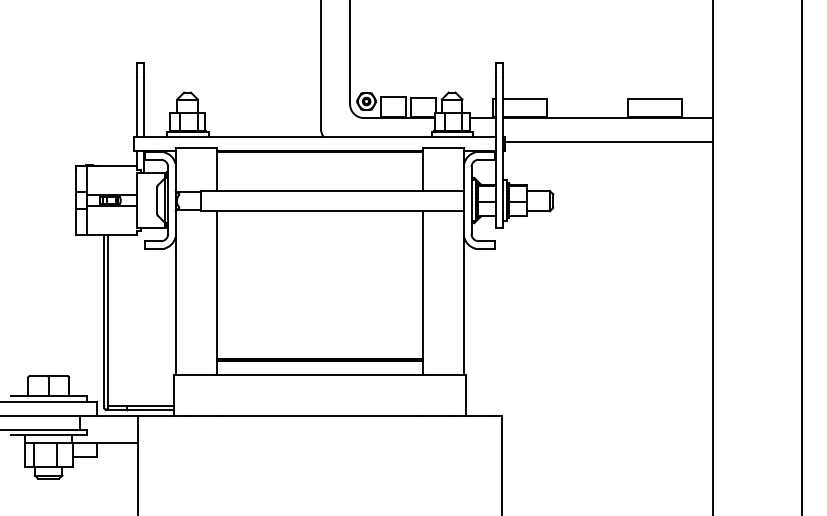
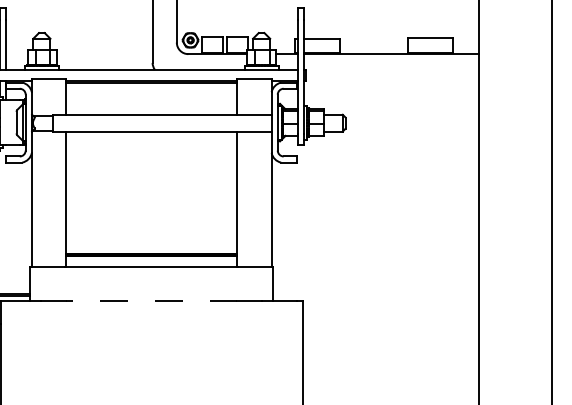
line: (609, 142) -> (392, 74), removed
line: (319, 415) -> (151, 301), solid -> dashed

